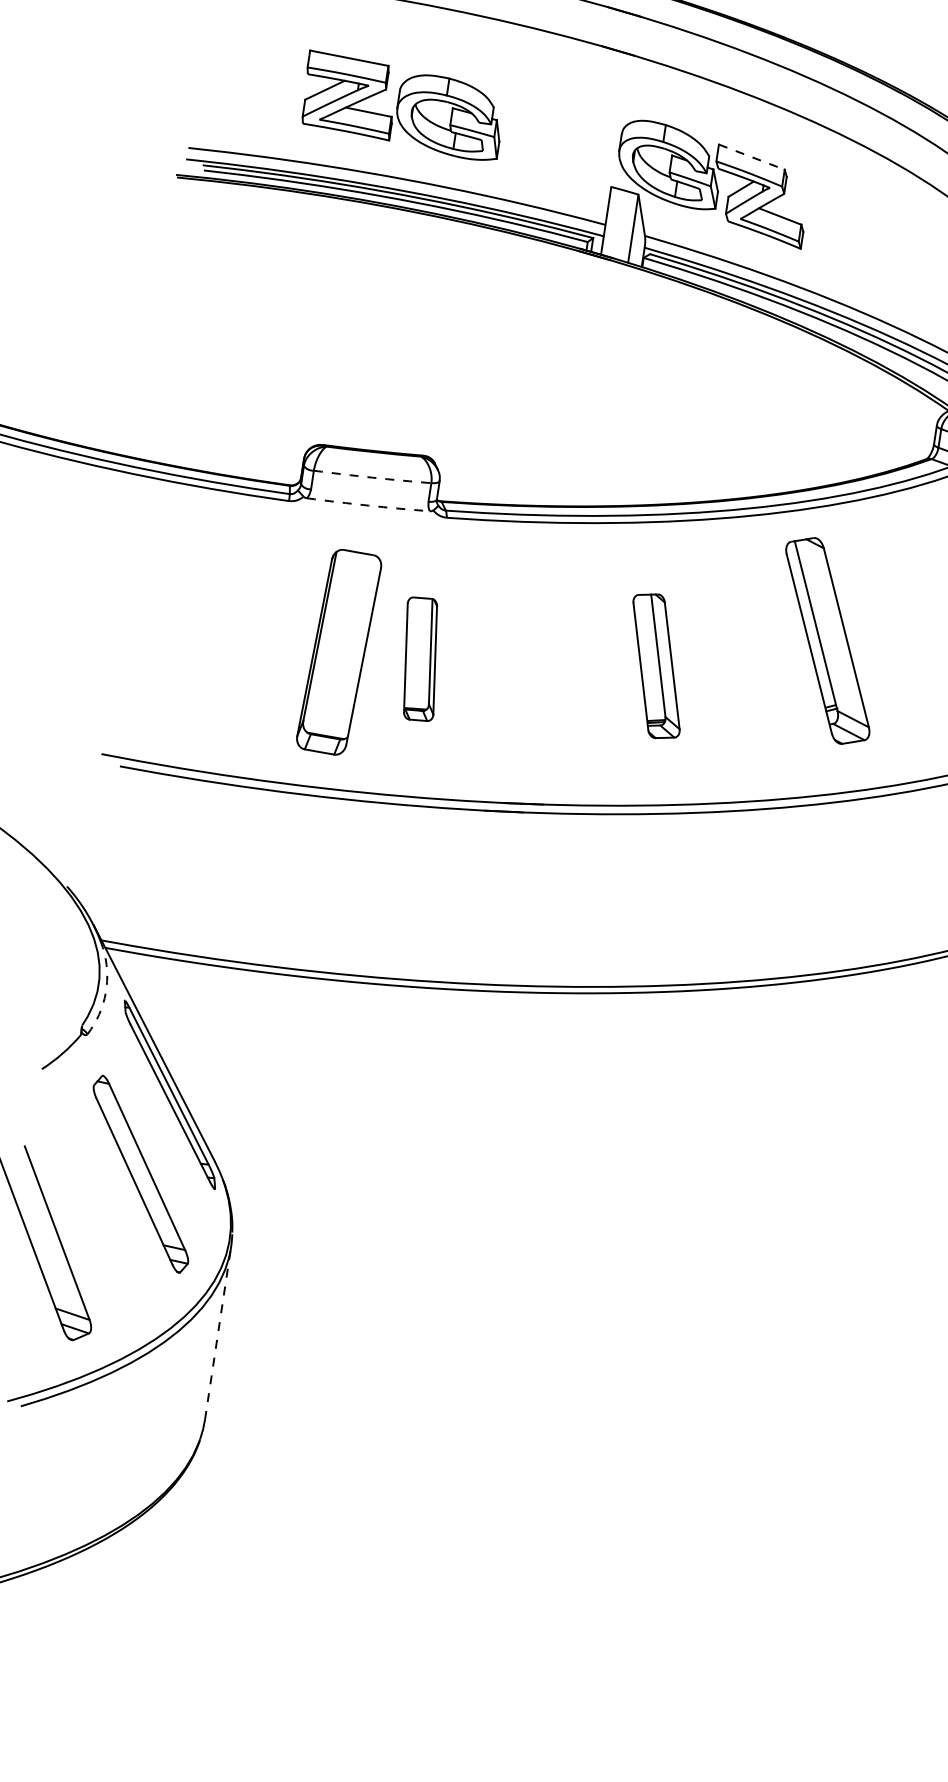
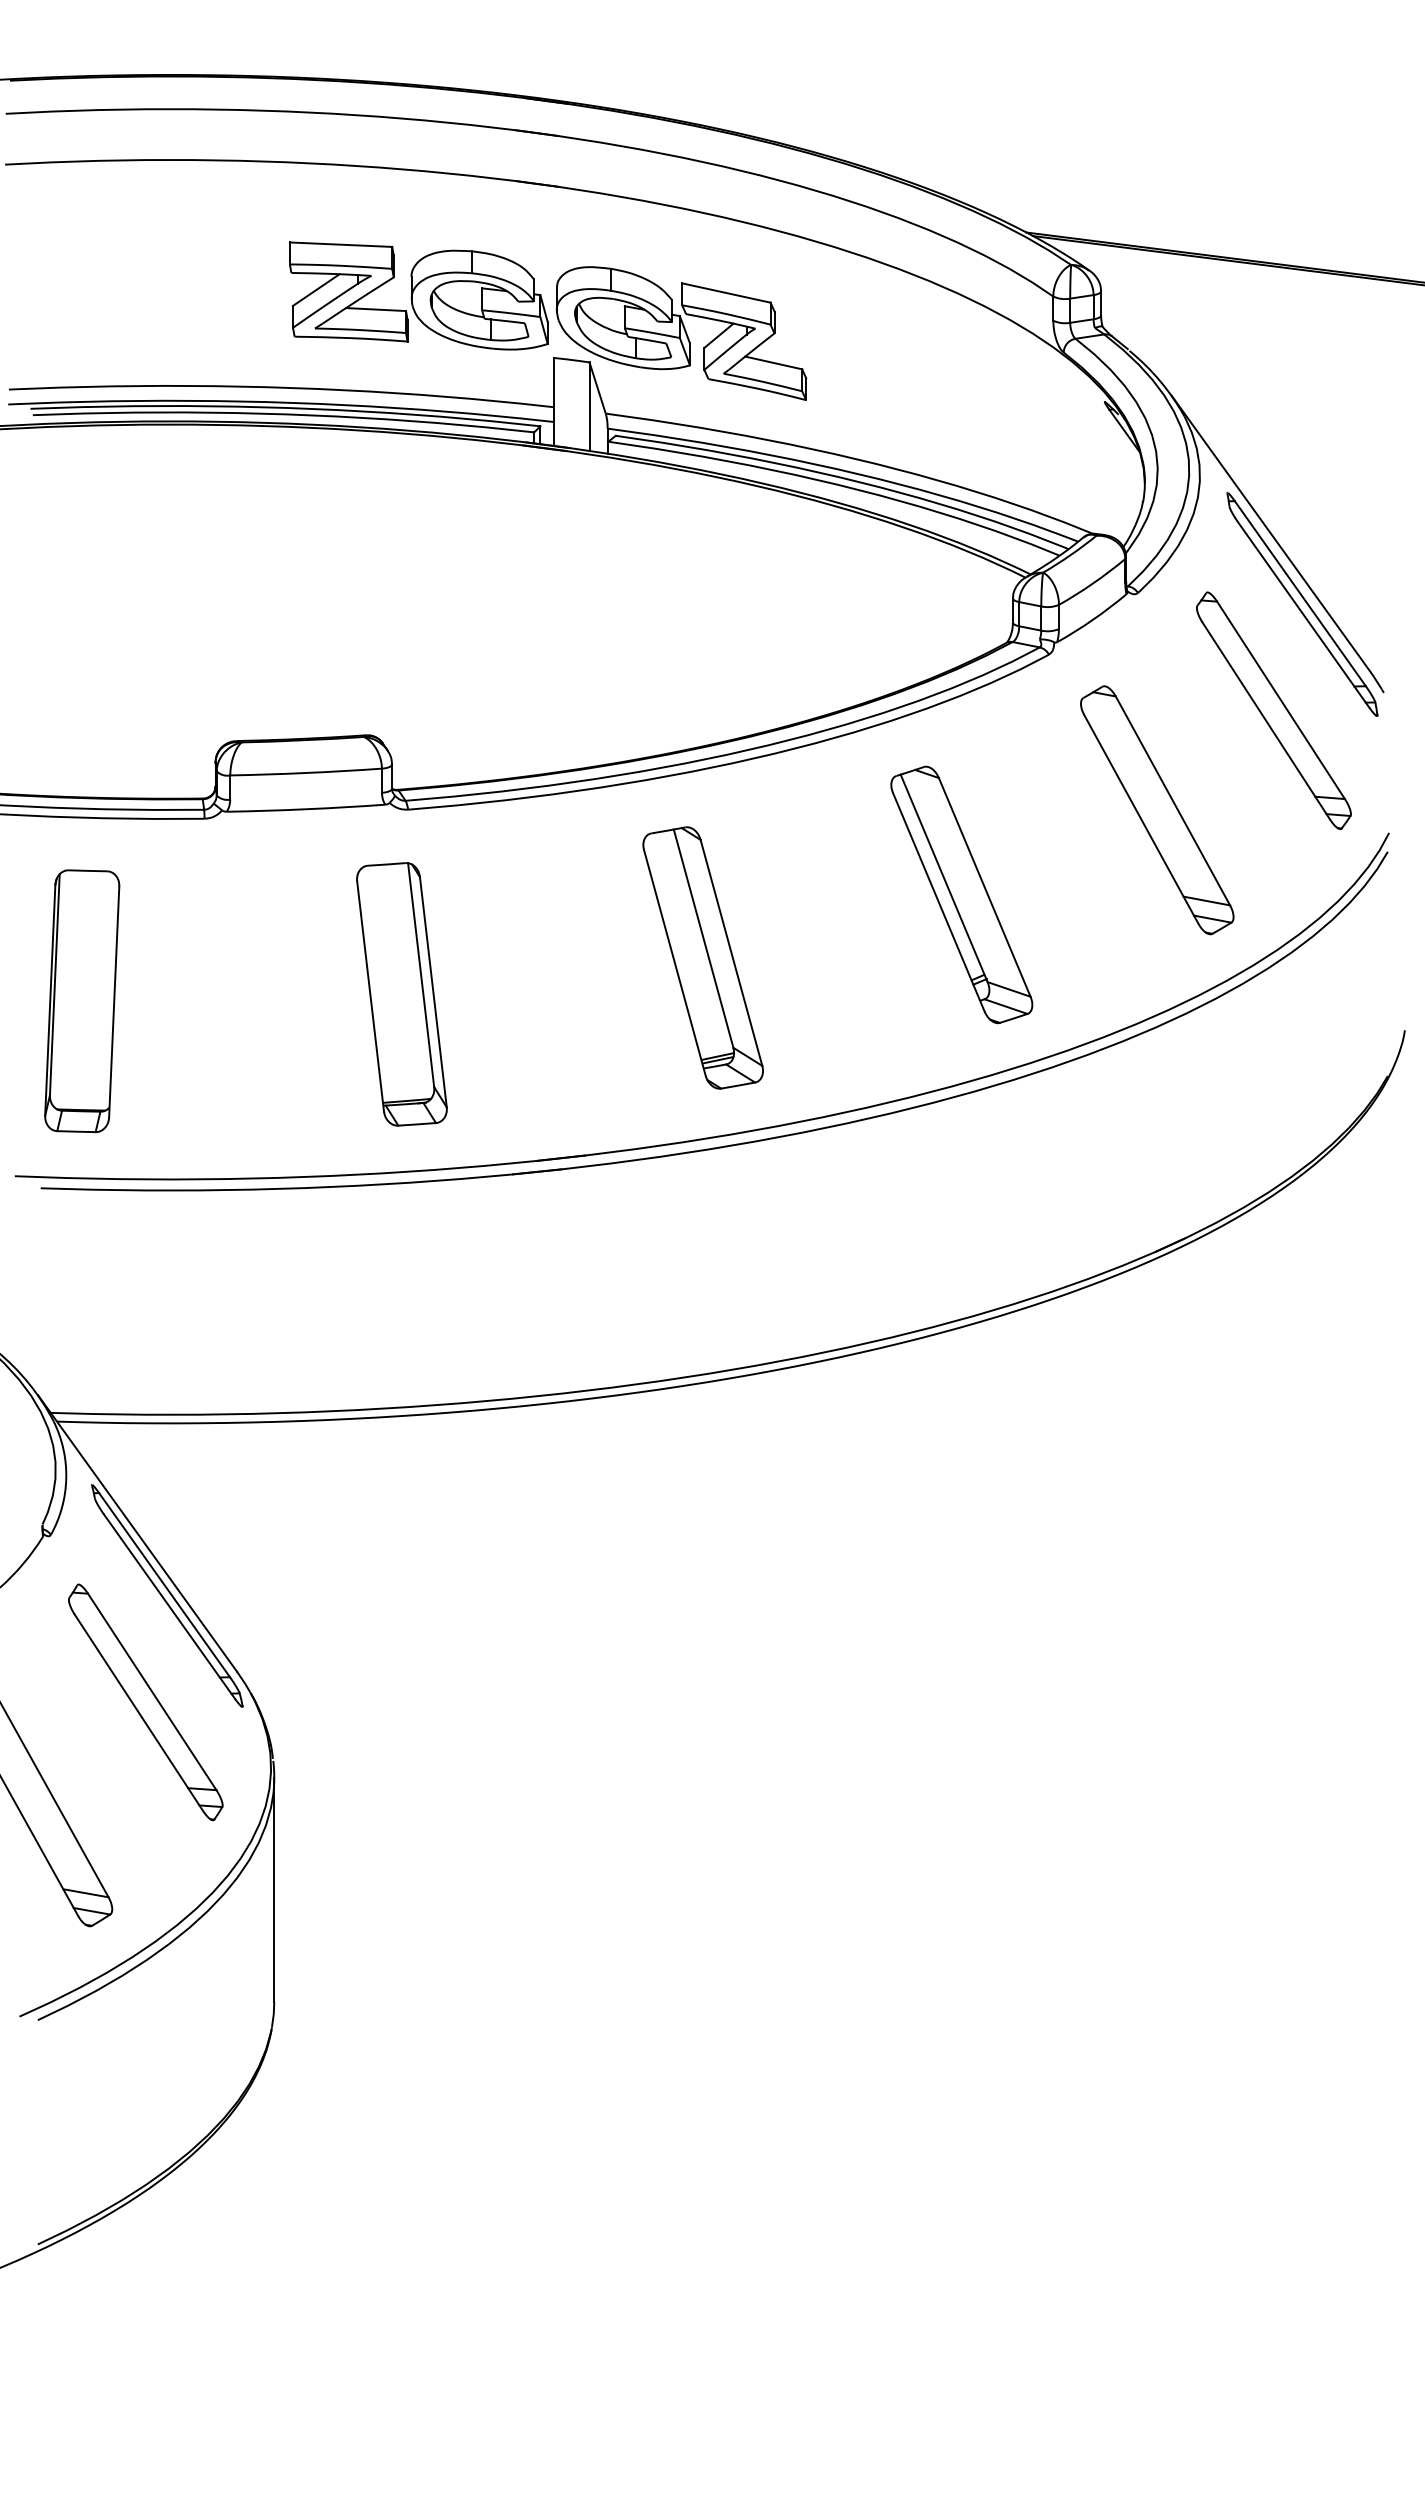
part: (403, 106) -> (418, 295), moved
line: (751, 157) -> (726, 293), dashed -> solid
arc: (372, 478) -> (306, 773), dashed -> solid
arc: (368, 505) -> (306, 809), dashed -> solid
part: (827, 640) -> (961, 894), moved
part: (339, 652) -> (82, 1001), moved
part: (420, 659) -> (401, 994), size x1.67
part: (656, 665) -> (702, 957), size x1.43
arc: (106, 992) -> (66, 1478), dashed -> solid
line: (218, 1333) -> (274, 1889), dashed -> solid

